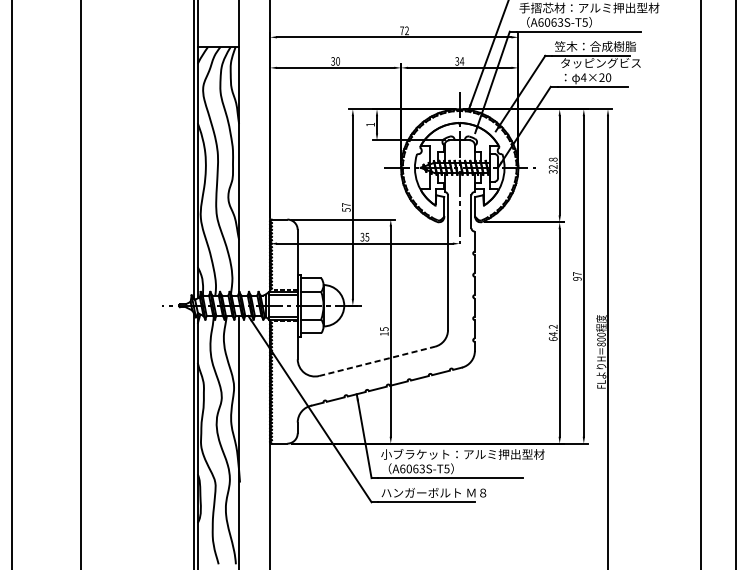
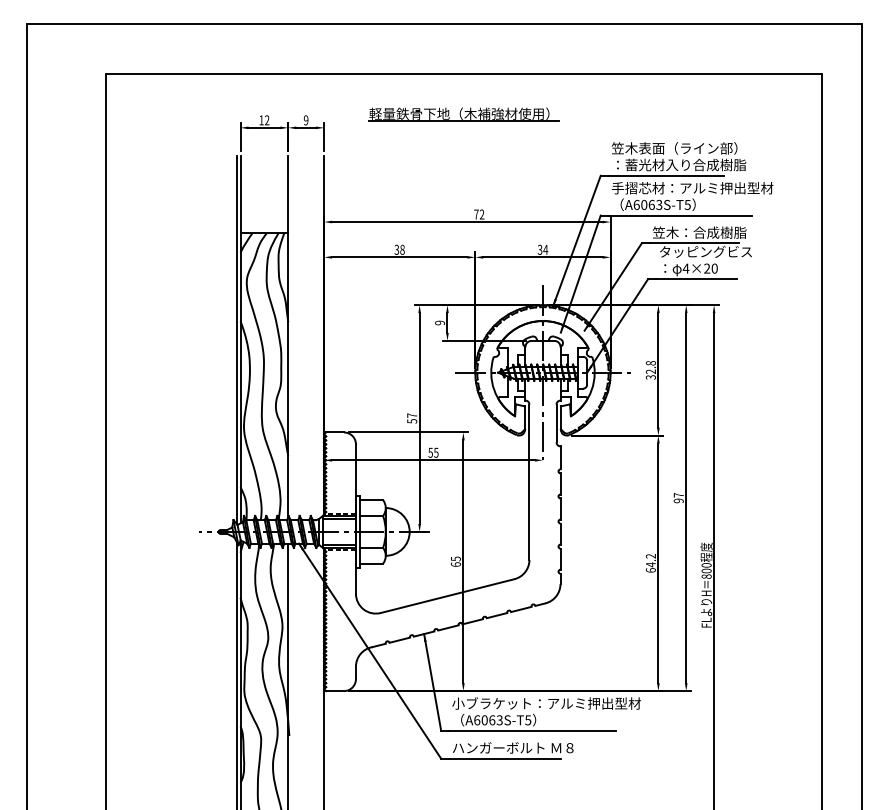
text: (338, 61) -> (402, 250), 30 -> 38
text: (370, 124) -> (440, 322), 1 -> 9
text: (362, 236) -> (430, 451), 35 -> 55
text: (383, 333) -> (455, 564), 15 -> 65
line: (377, 361) -> (447, 596), dashed -> solid

